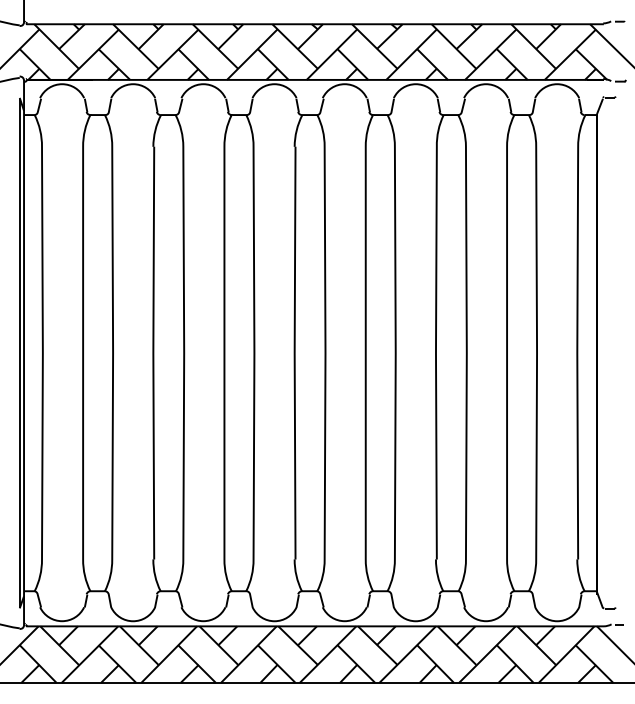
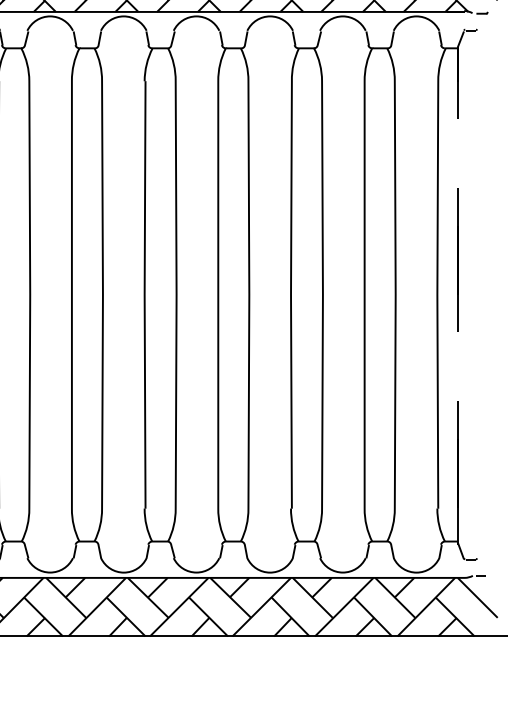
line: (597, 115) -> (458, 48), solid -> dashed

